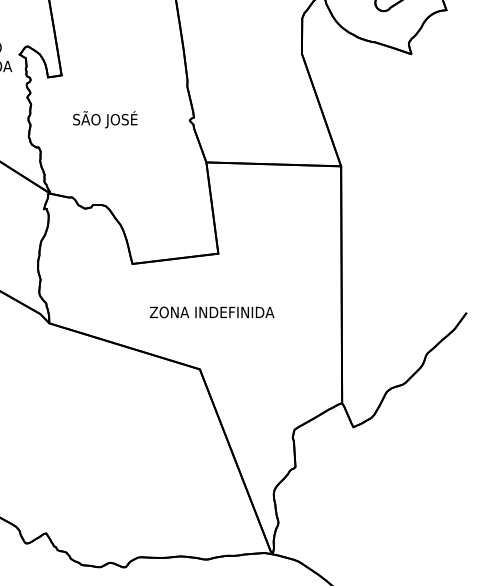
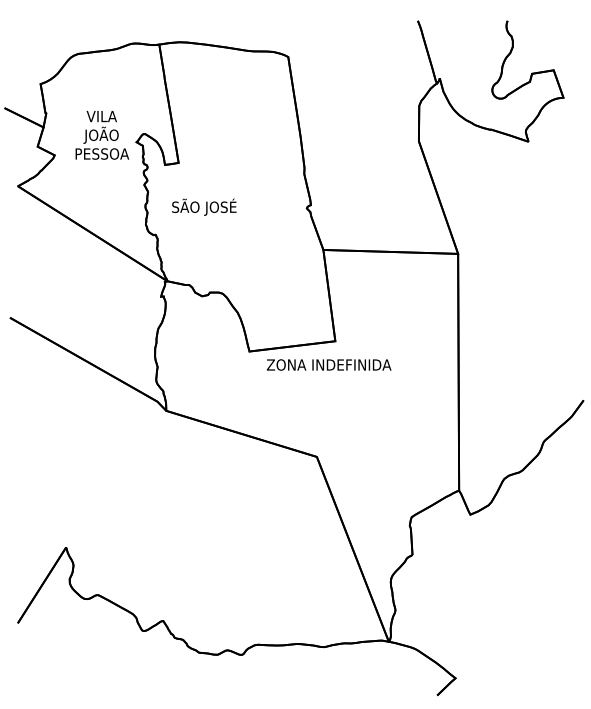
text: (105, 118) -> (204, 206), moved
text: (212, 311) -> (329, 364), moved

